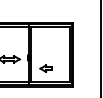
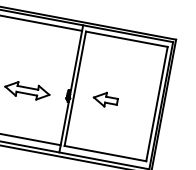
part: (45, 68) -> (104, 99), moved

